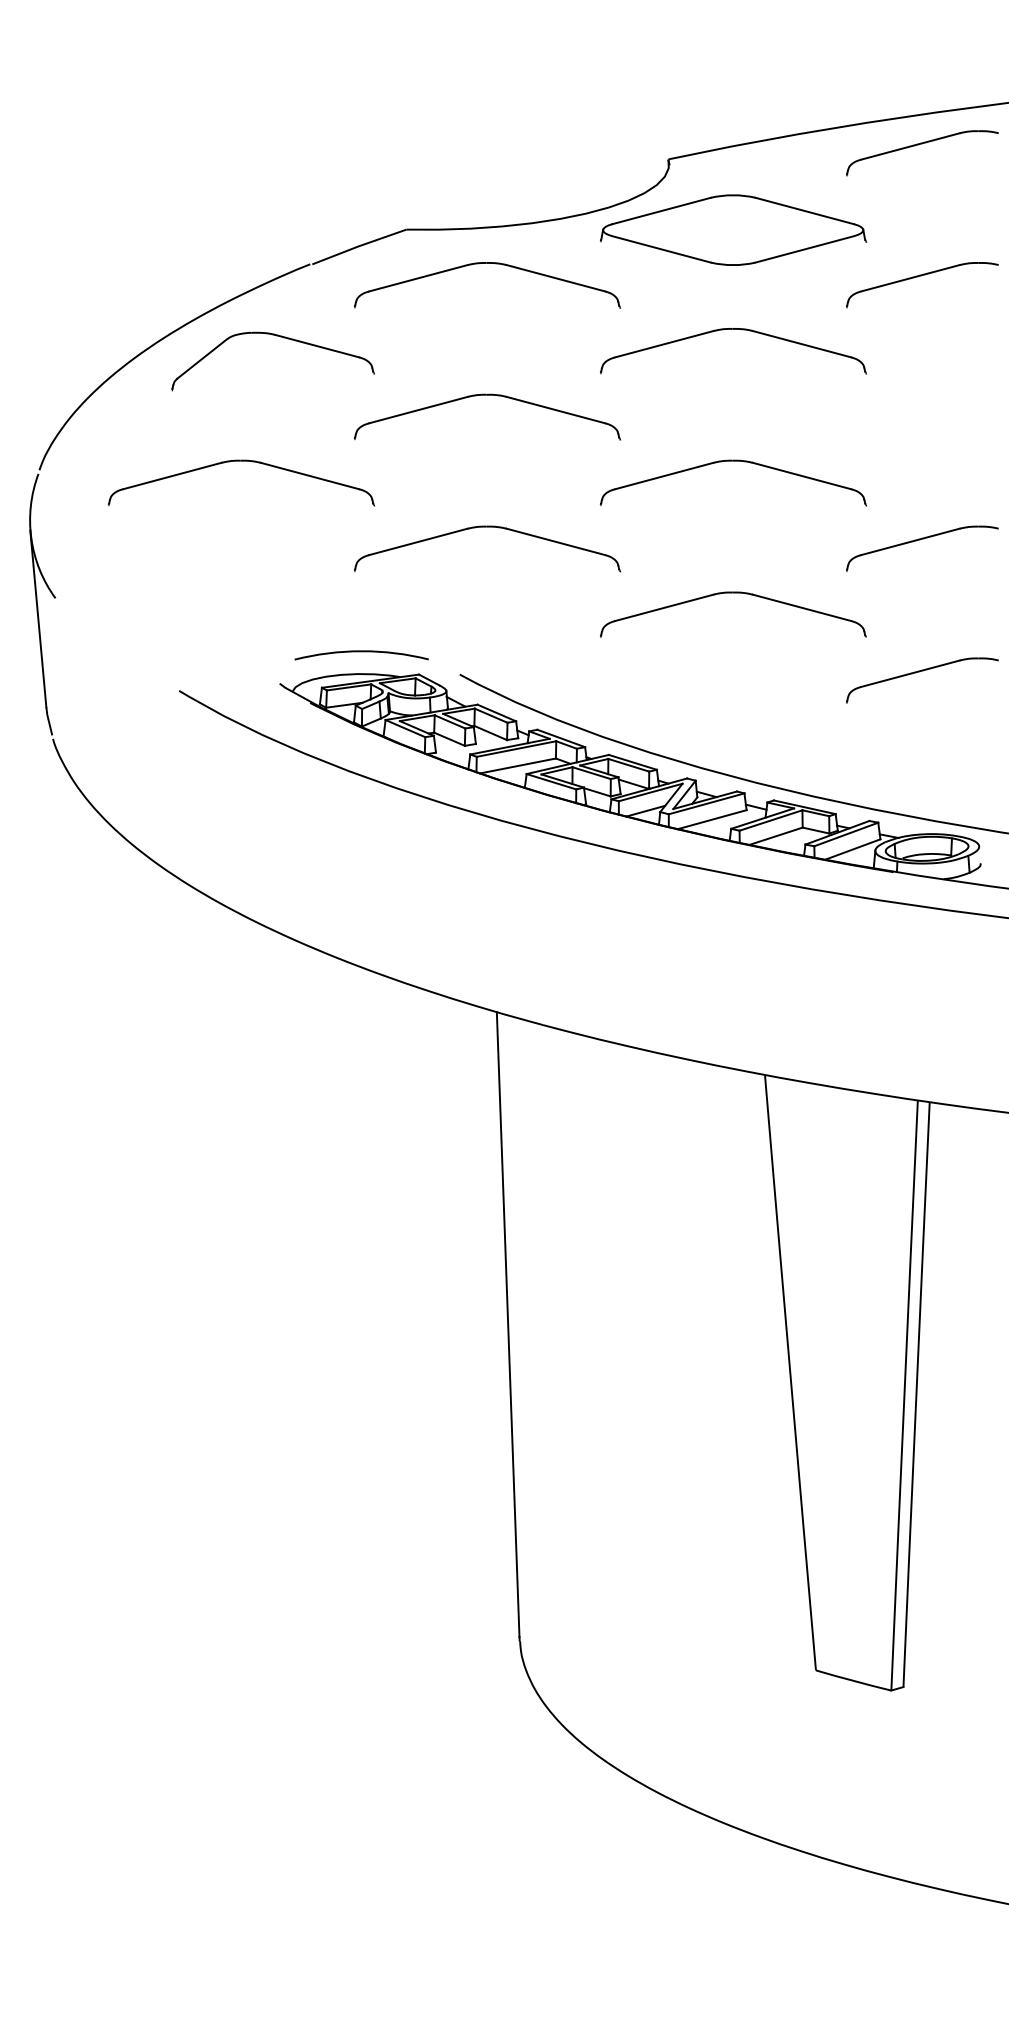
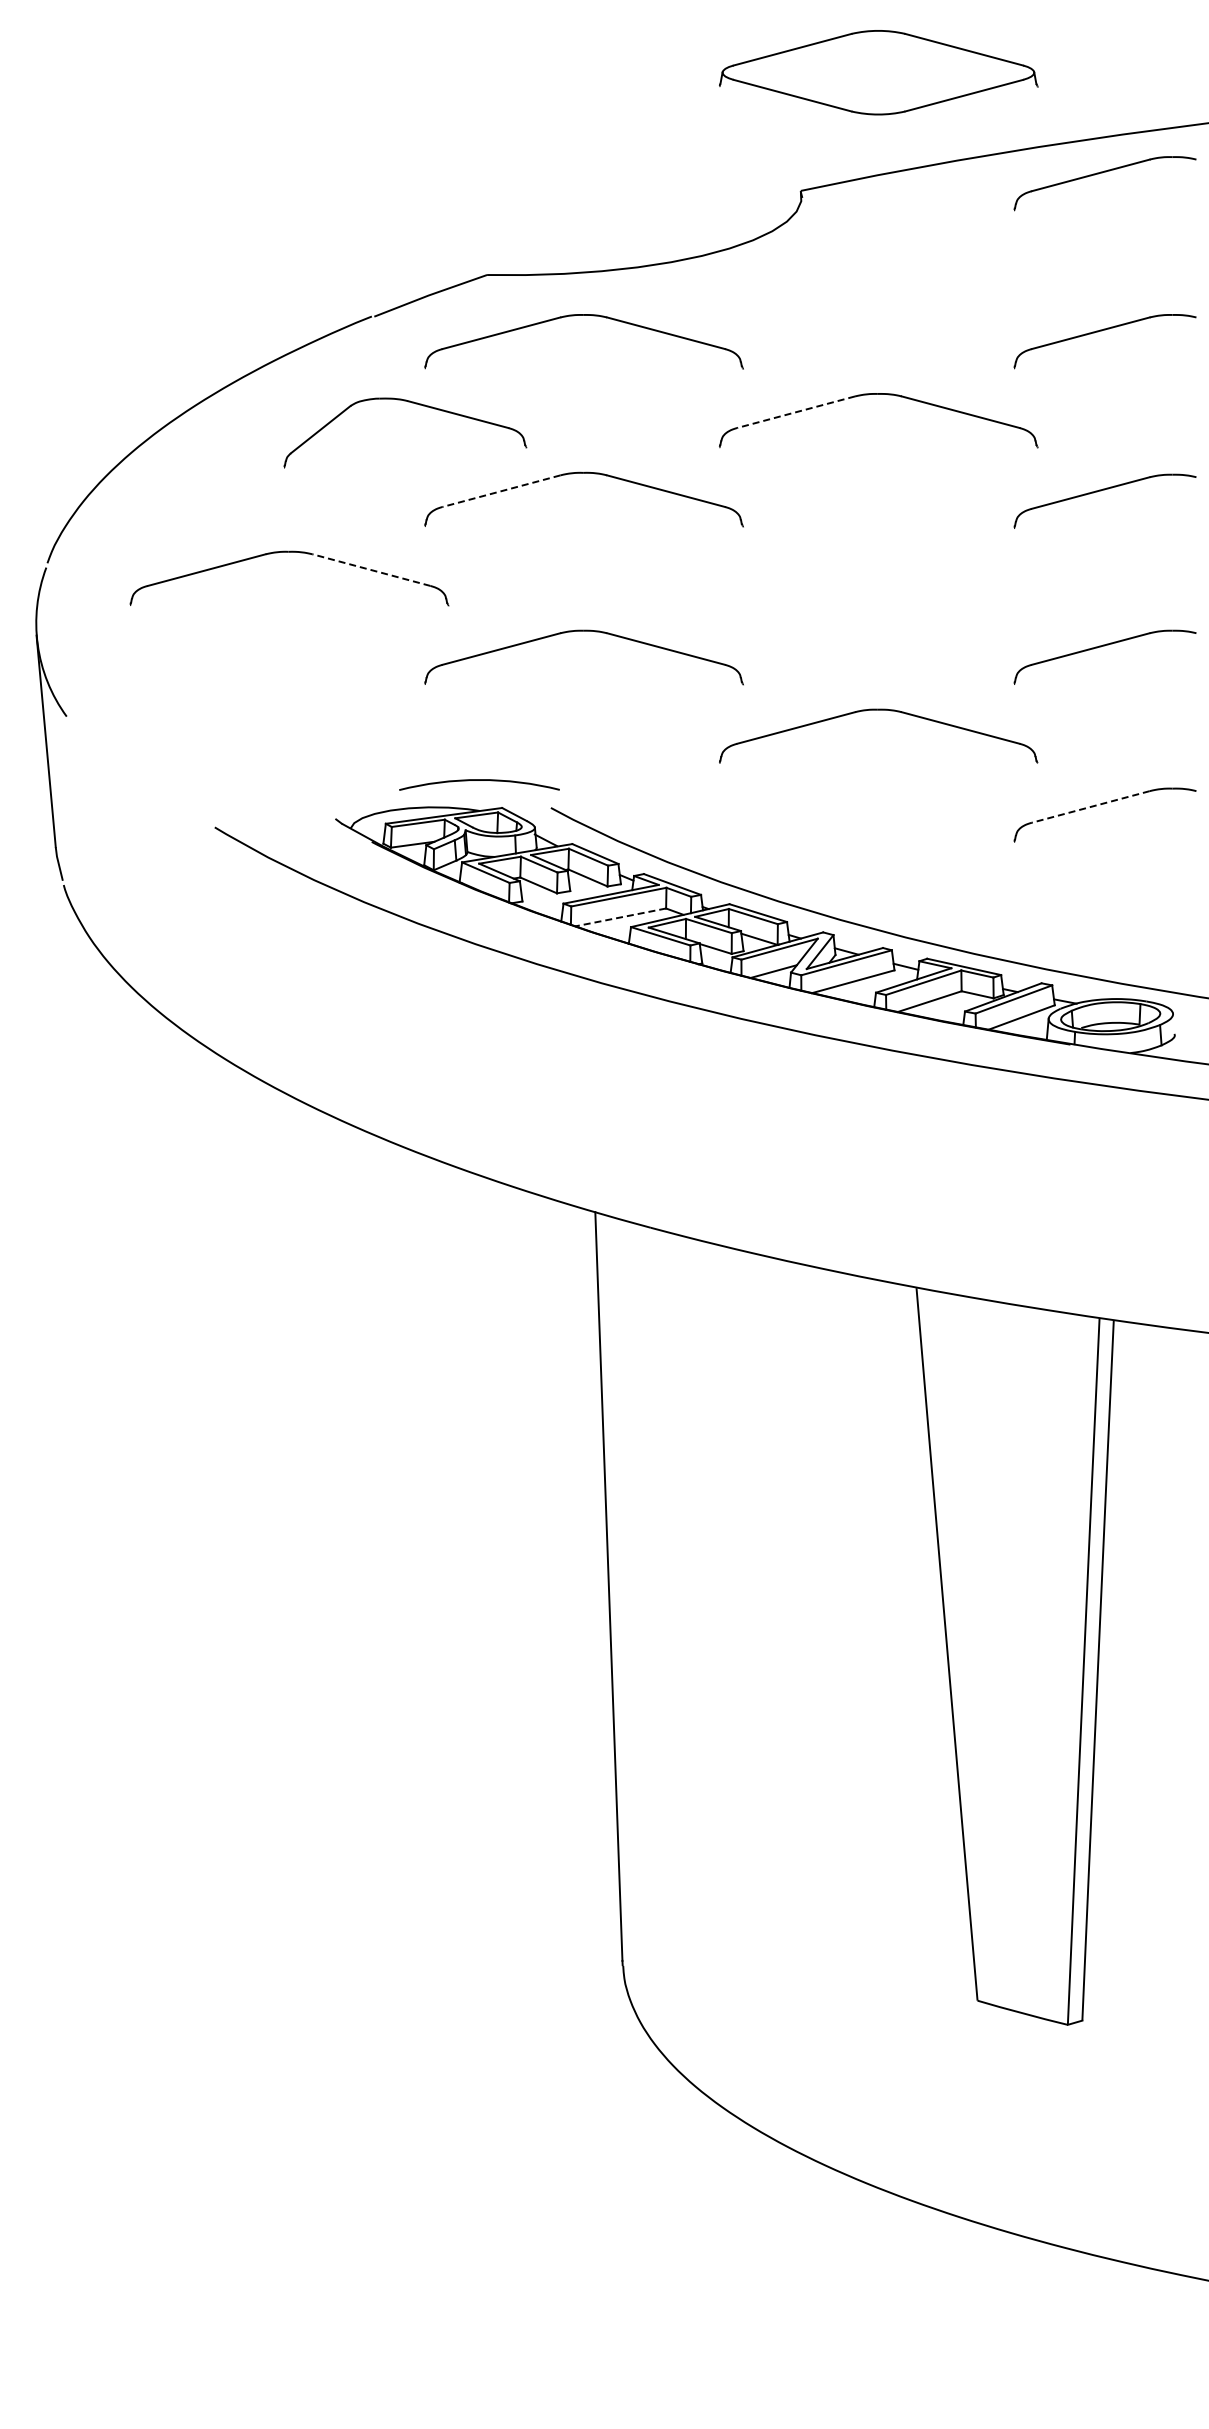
part: (733, 230) -> (878, 72), moved
part: (281, 337) -> (415, 404), moved
line: (664, 344) -> (796, 412), solid -> dashed
line: (418, 410) -> (501, 491), solid -> dashed
part: (919, 410) -> (1101, 491), added
part: (733, 461) -> (878, 552), removed
line: (309, 475) -> (370, 569), solid -> dashed
arc: (361, 651) -> (479, 780), moved
line: (910, 673) -> (1090, 806), solid -> dashed
line: (517, 766) -> (620, 917), solid -> dashed

